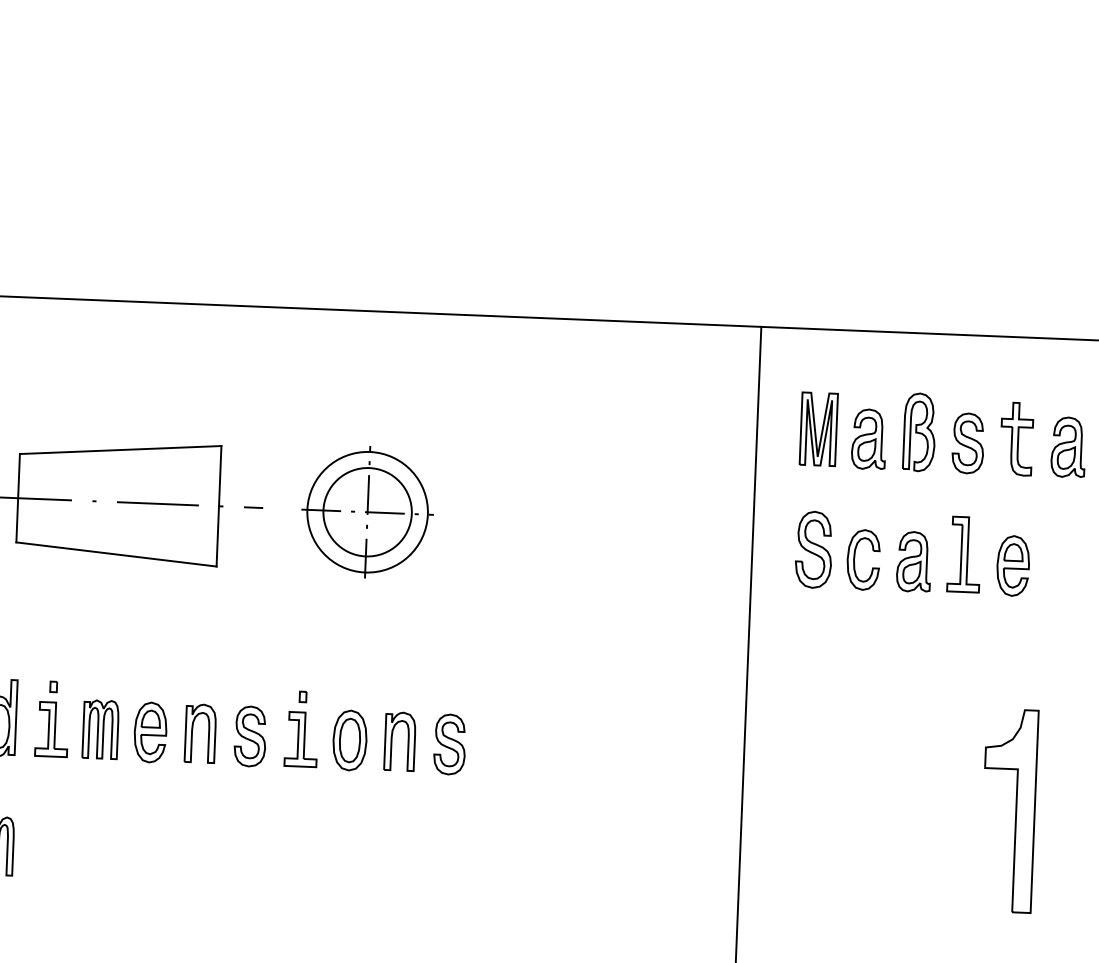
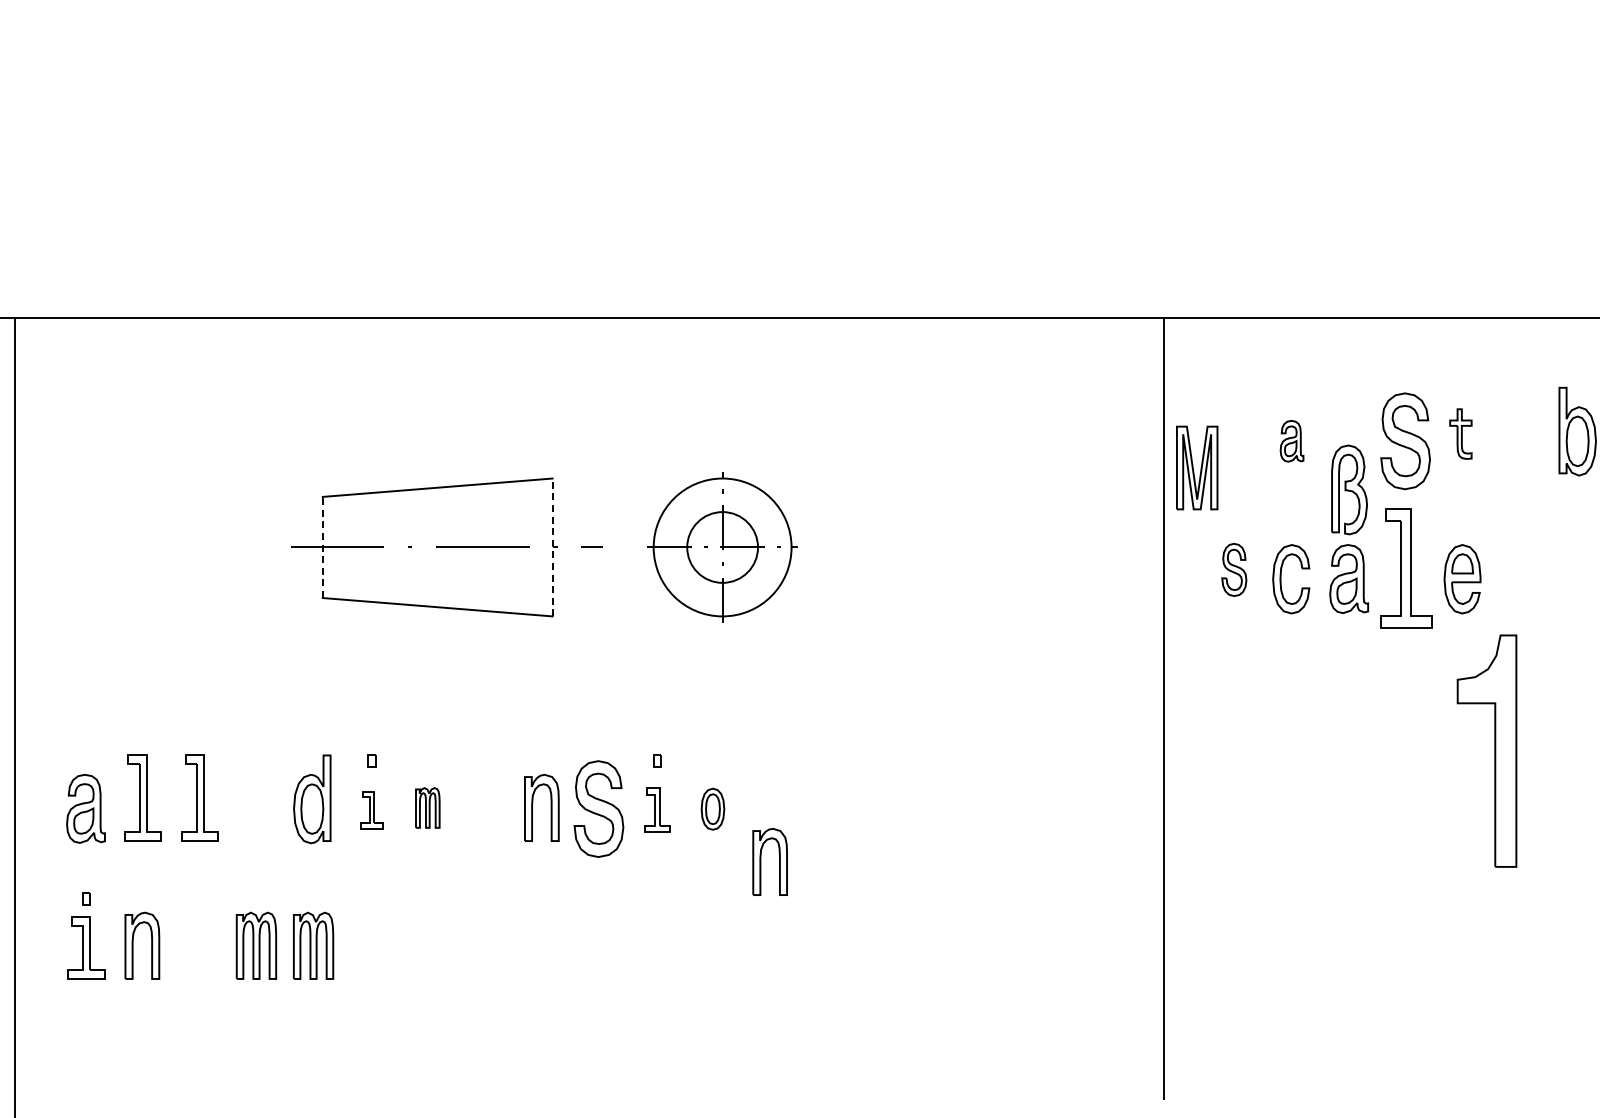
part: (819, 428) -> (1197, 467), moved
part: (919, 432) -> (1349, 489), moved
part: (1016, 438) -> (1460, 433), size x0.6
part: (868, 439) -> (1291, 441), size x0.6
part: (968, 443) -> (1405, 441), size x1.4
part: (1068, 447) -> (1520, 441), removed
line: (17, 498) -> (322, 547), solid -> dashed
line: (218, 506) -> (552, 547), solid -> dashed
circle: (367, 512) -> (722, 547), size x0.7
part: (814, 549) -> (1234, 569), size x0.6
part: (964, 554) -> (1406, 568), size x1.4
part: (51, 728) -> (371, 809), size x0.6
part: (100, 729) -> (427, 807), size x0.6
part: (150, 732) -> (484, 808), removed
part: (249, 736) -> (598, 808), size x1.4
part: (301, 738) -> (657, 809), size x0.7
part: (349, 740) -> (712, 809), size x0.6
part: (392, 740) -> (761, 861), moved
part: (449, 744) -> (826, 809), removed
part: (1015, 810) -> (1494, 750), moved

